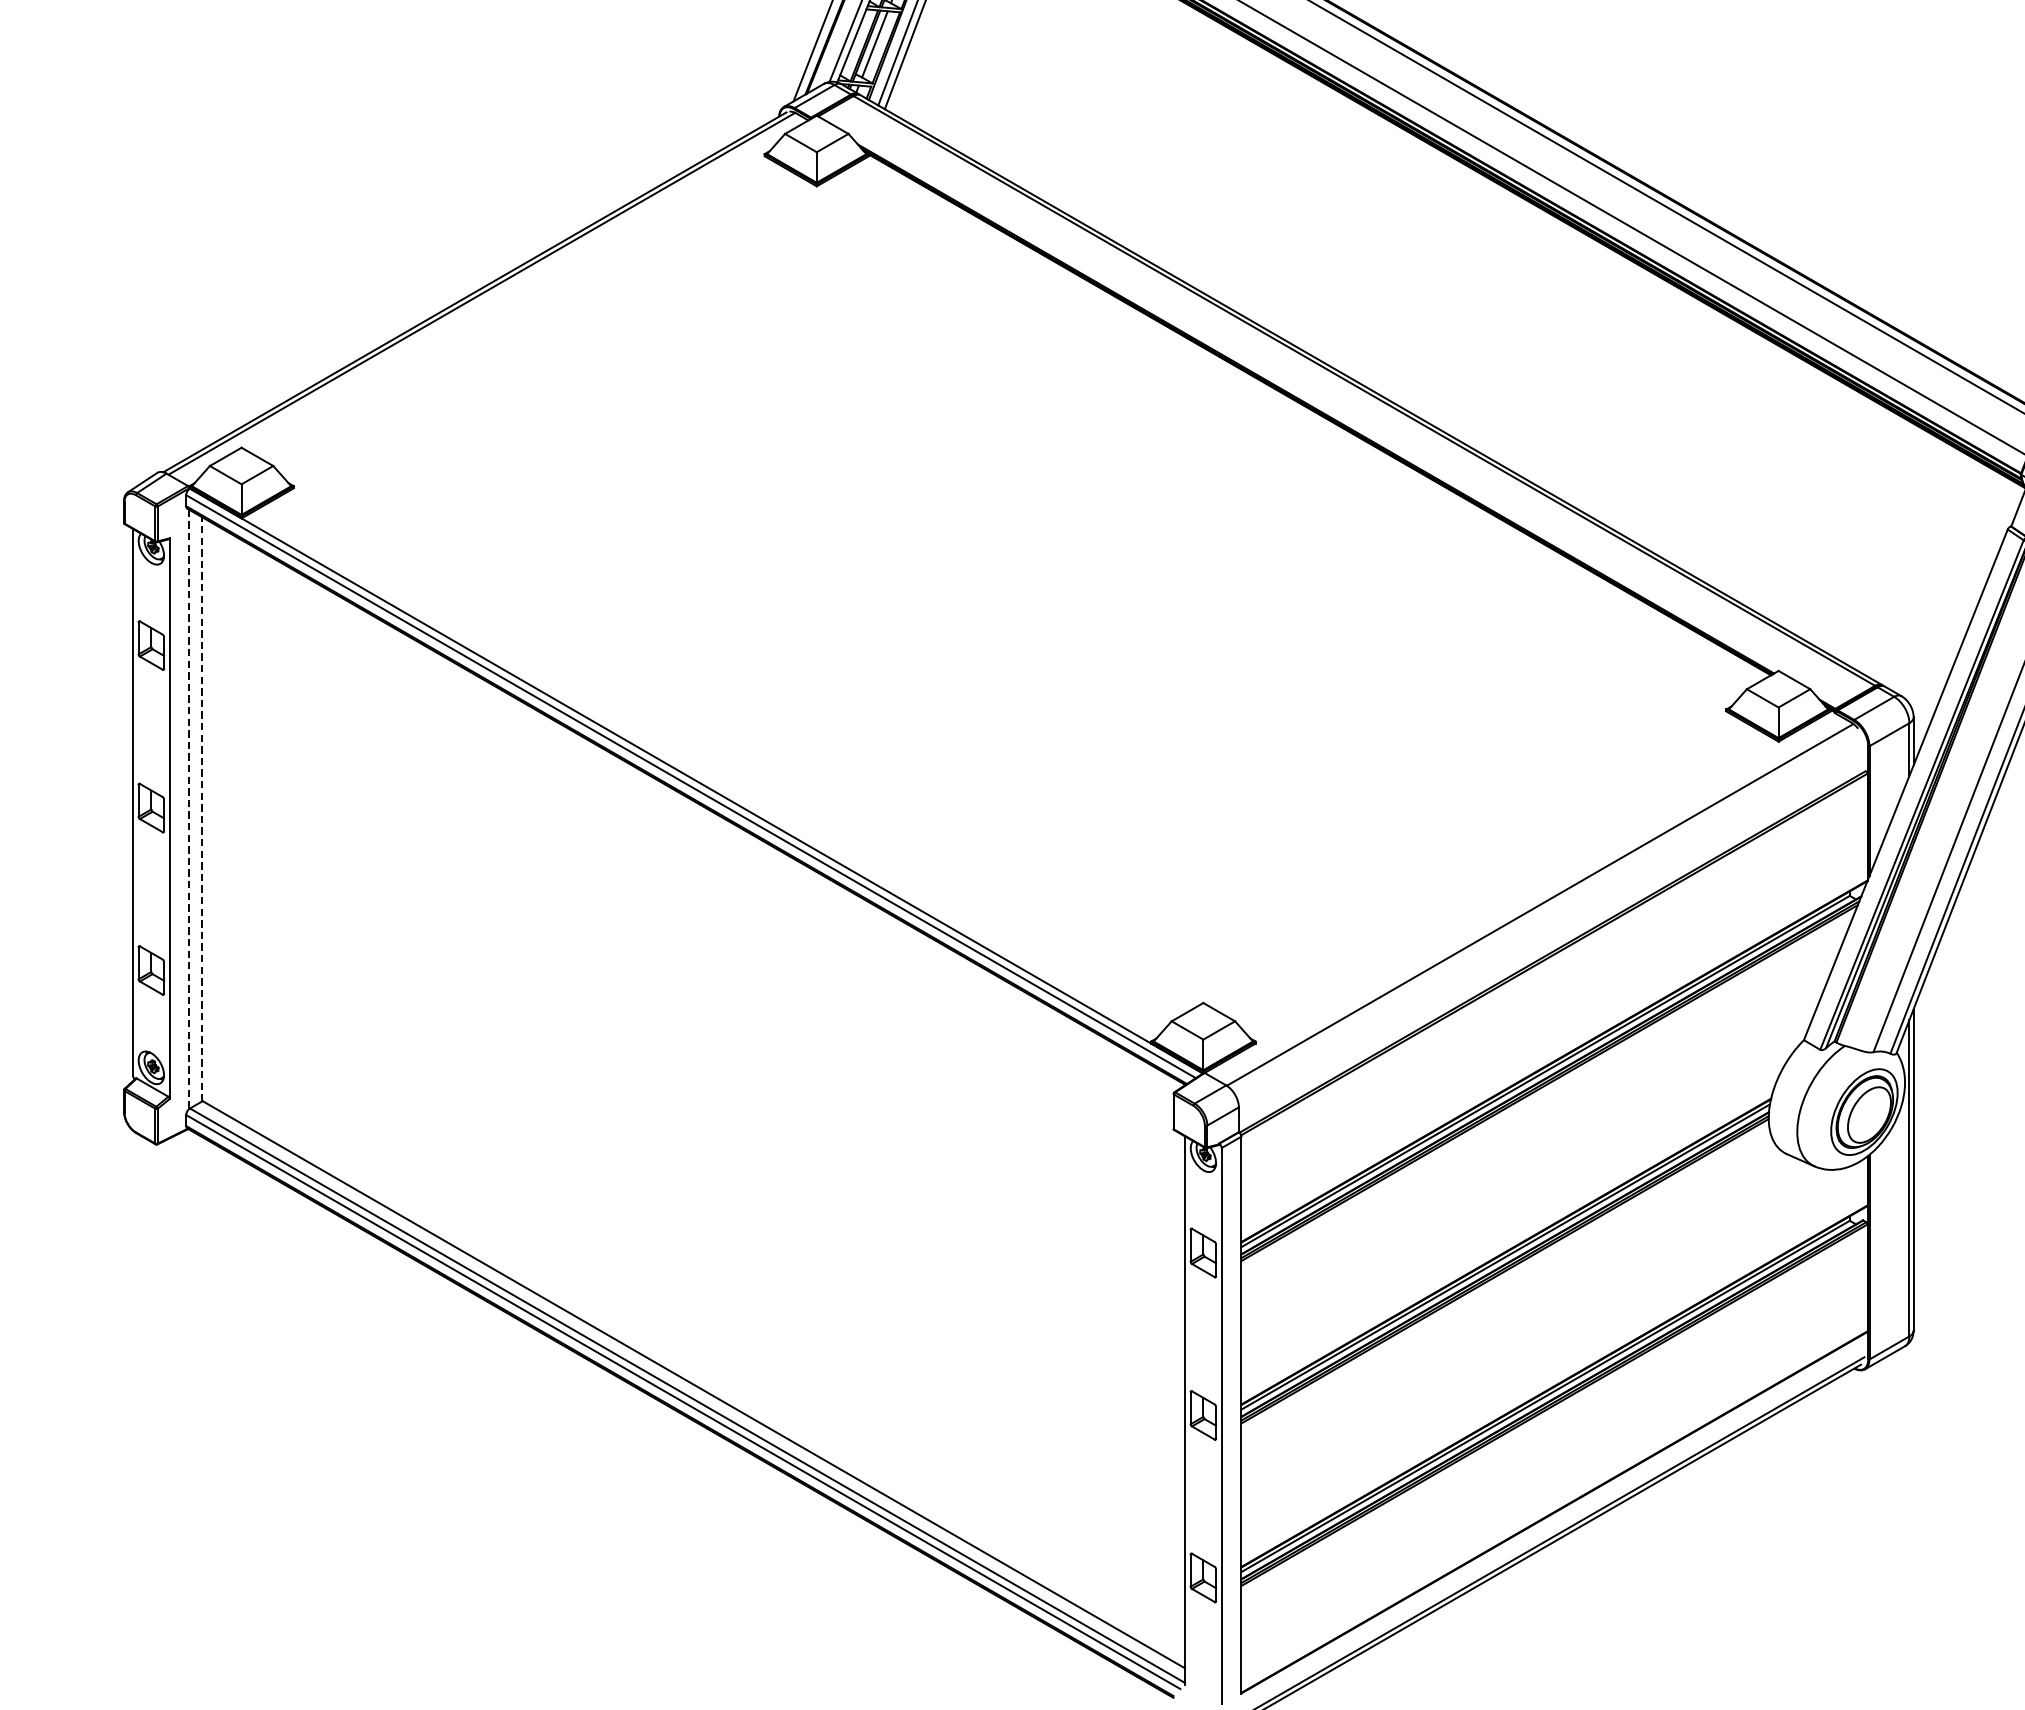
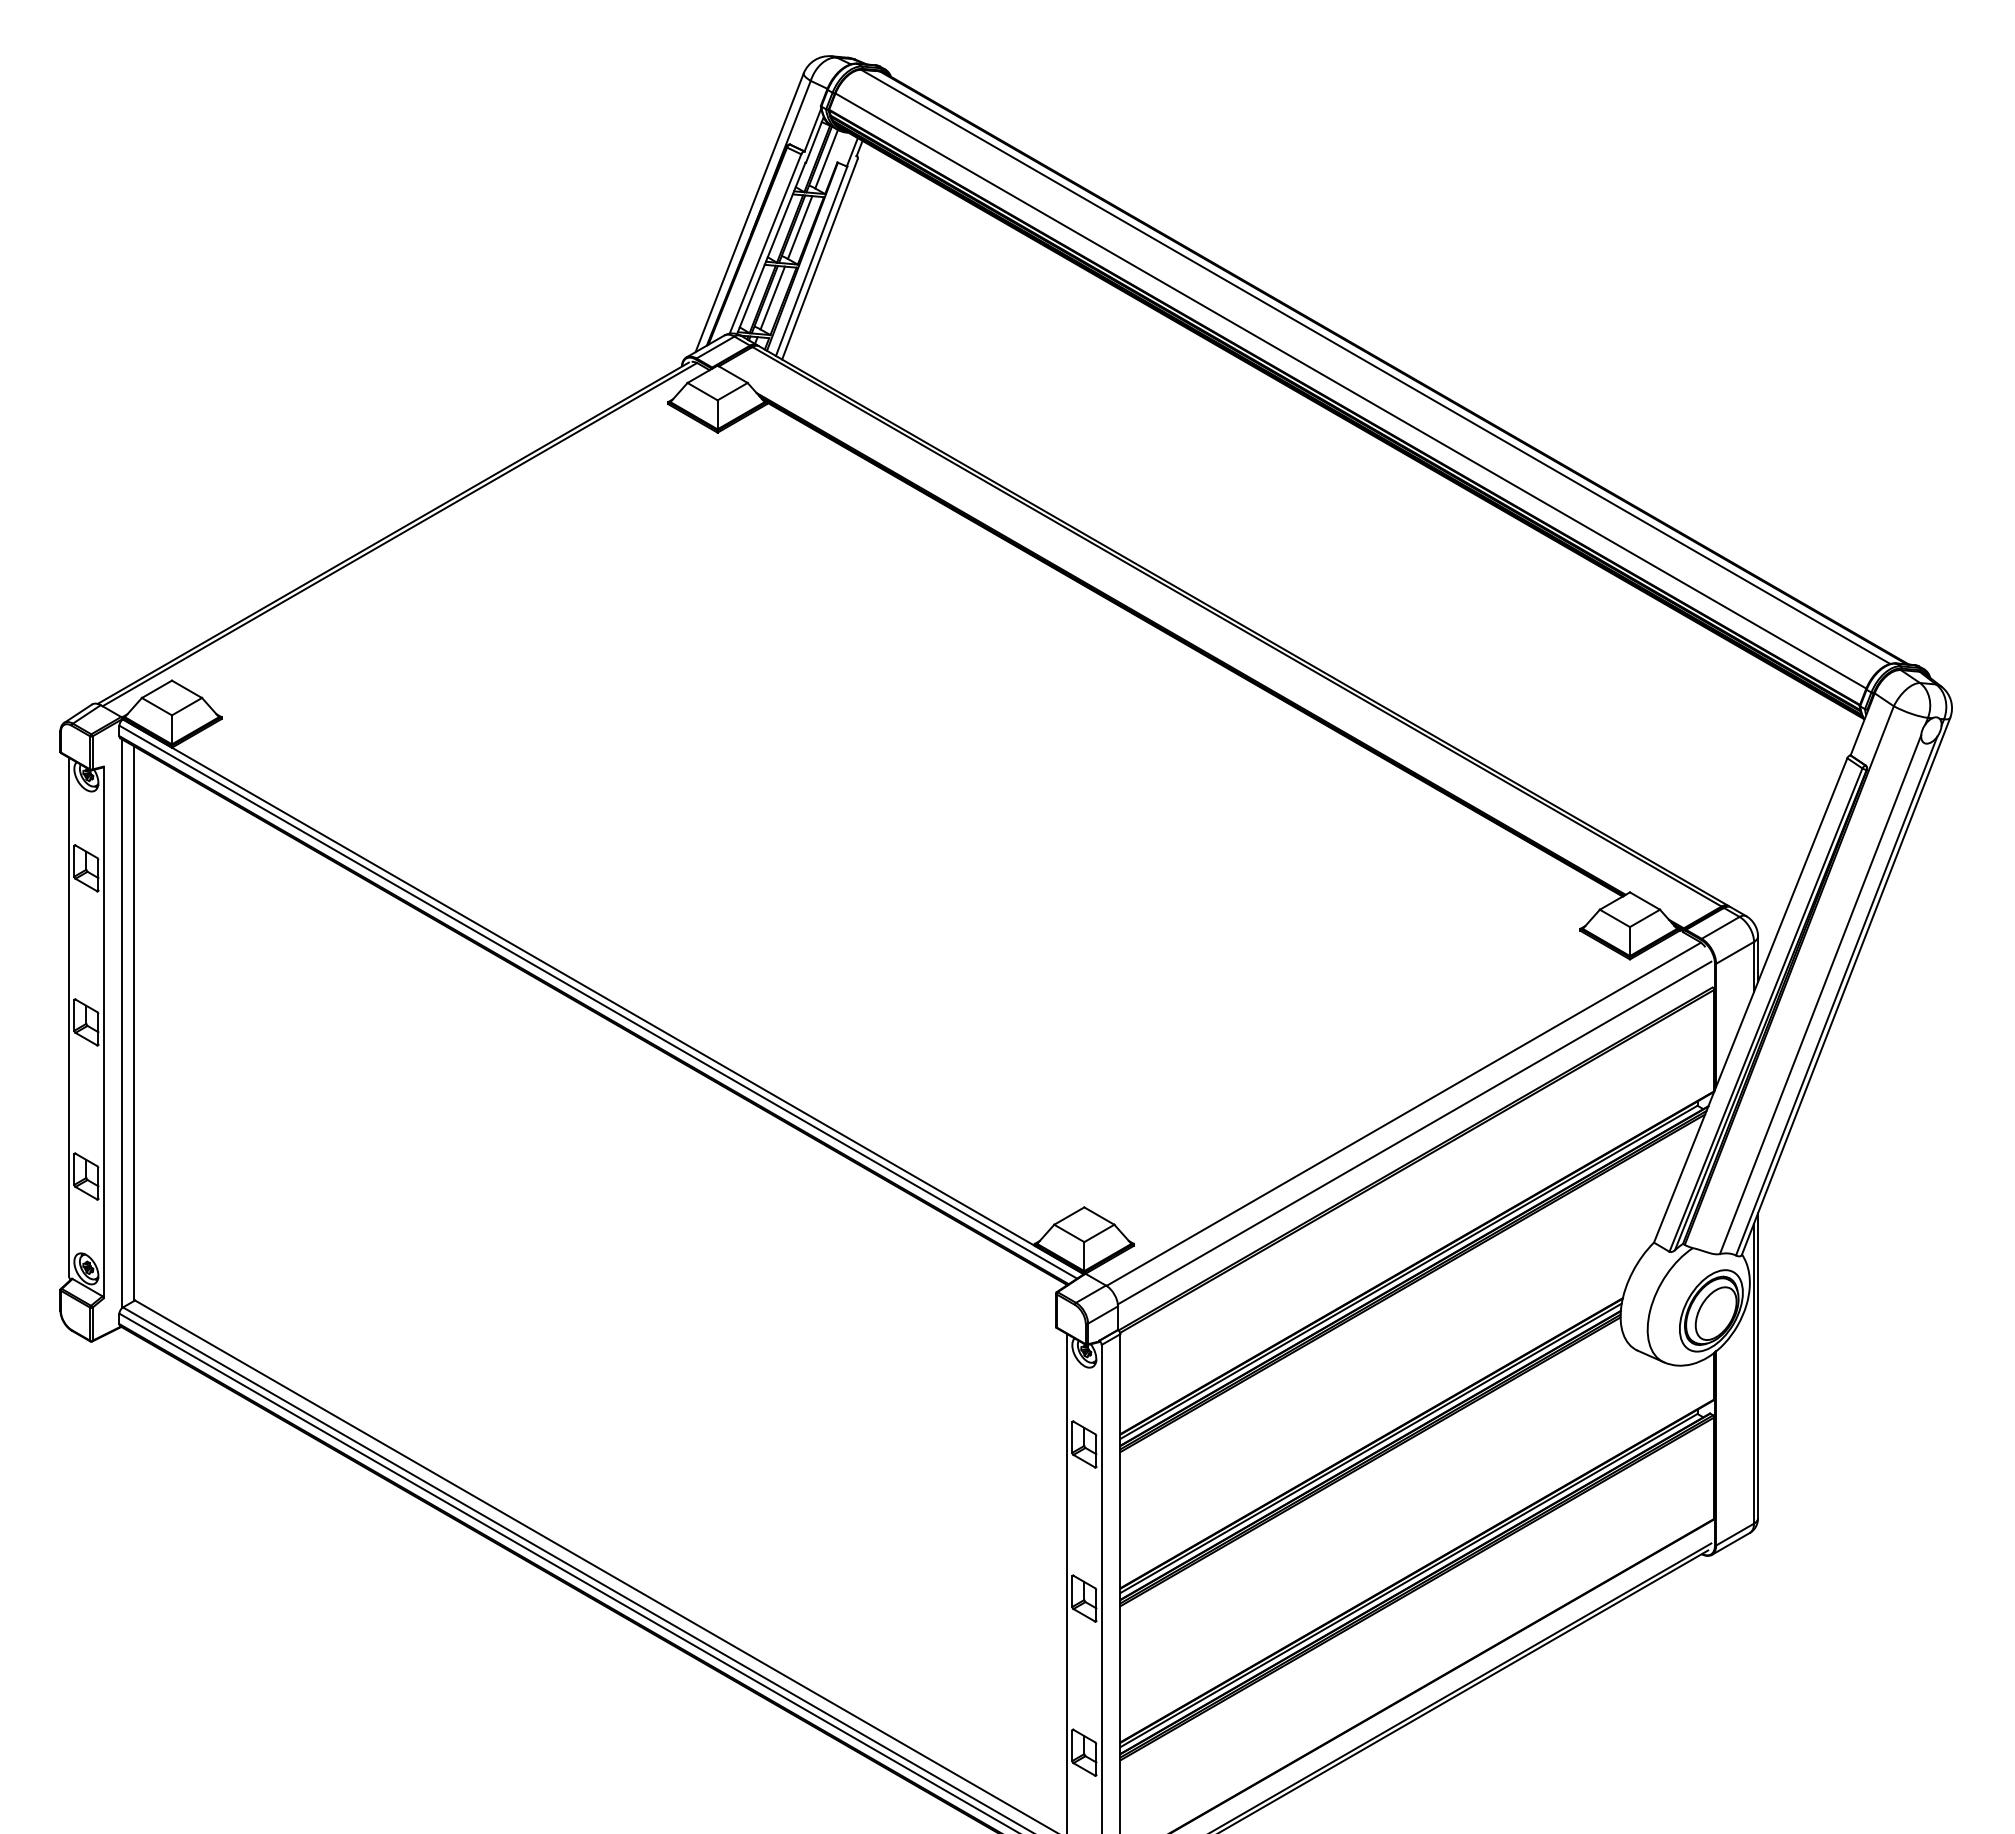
line: (202, 809) -> (134, 1023), dashed -> solid
line: (189, 810) -> (122, 1024), dashed -> solid
line: (1551, 924) -> (1414, 1132), added

